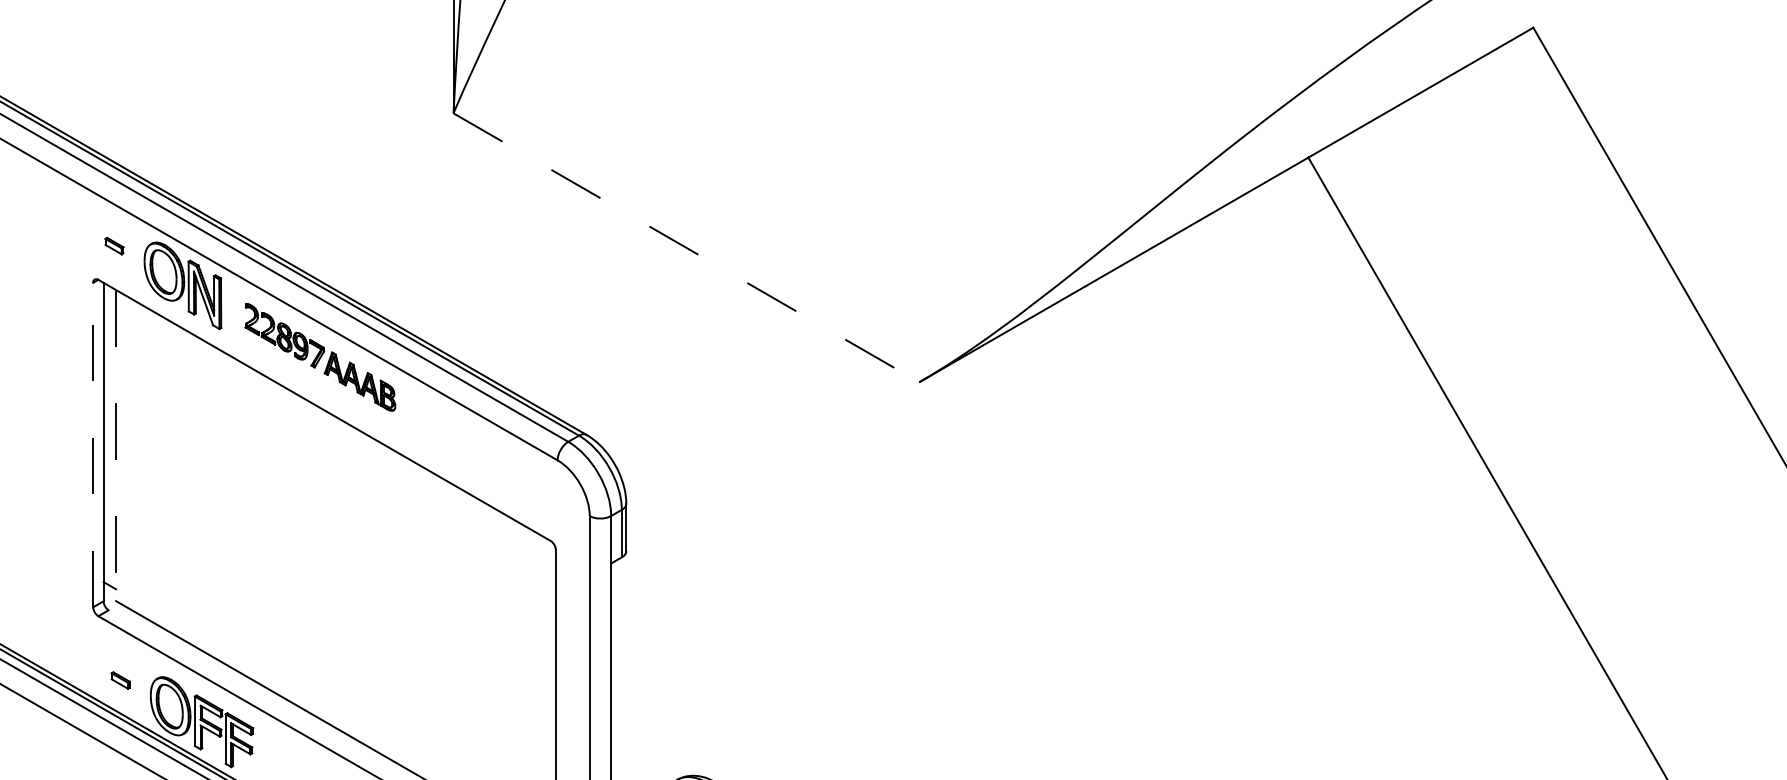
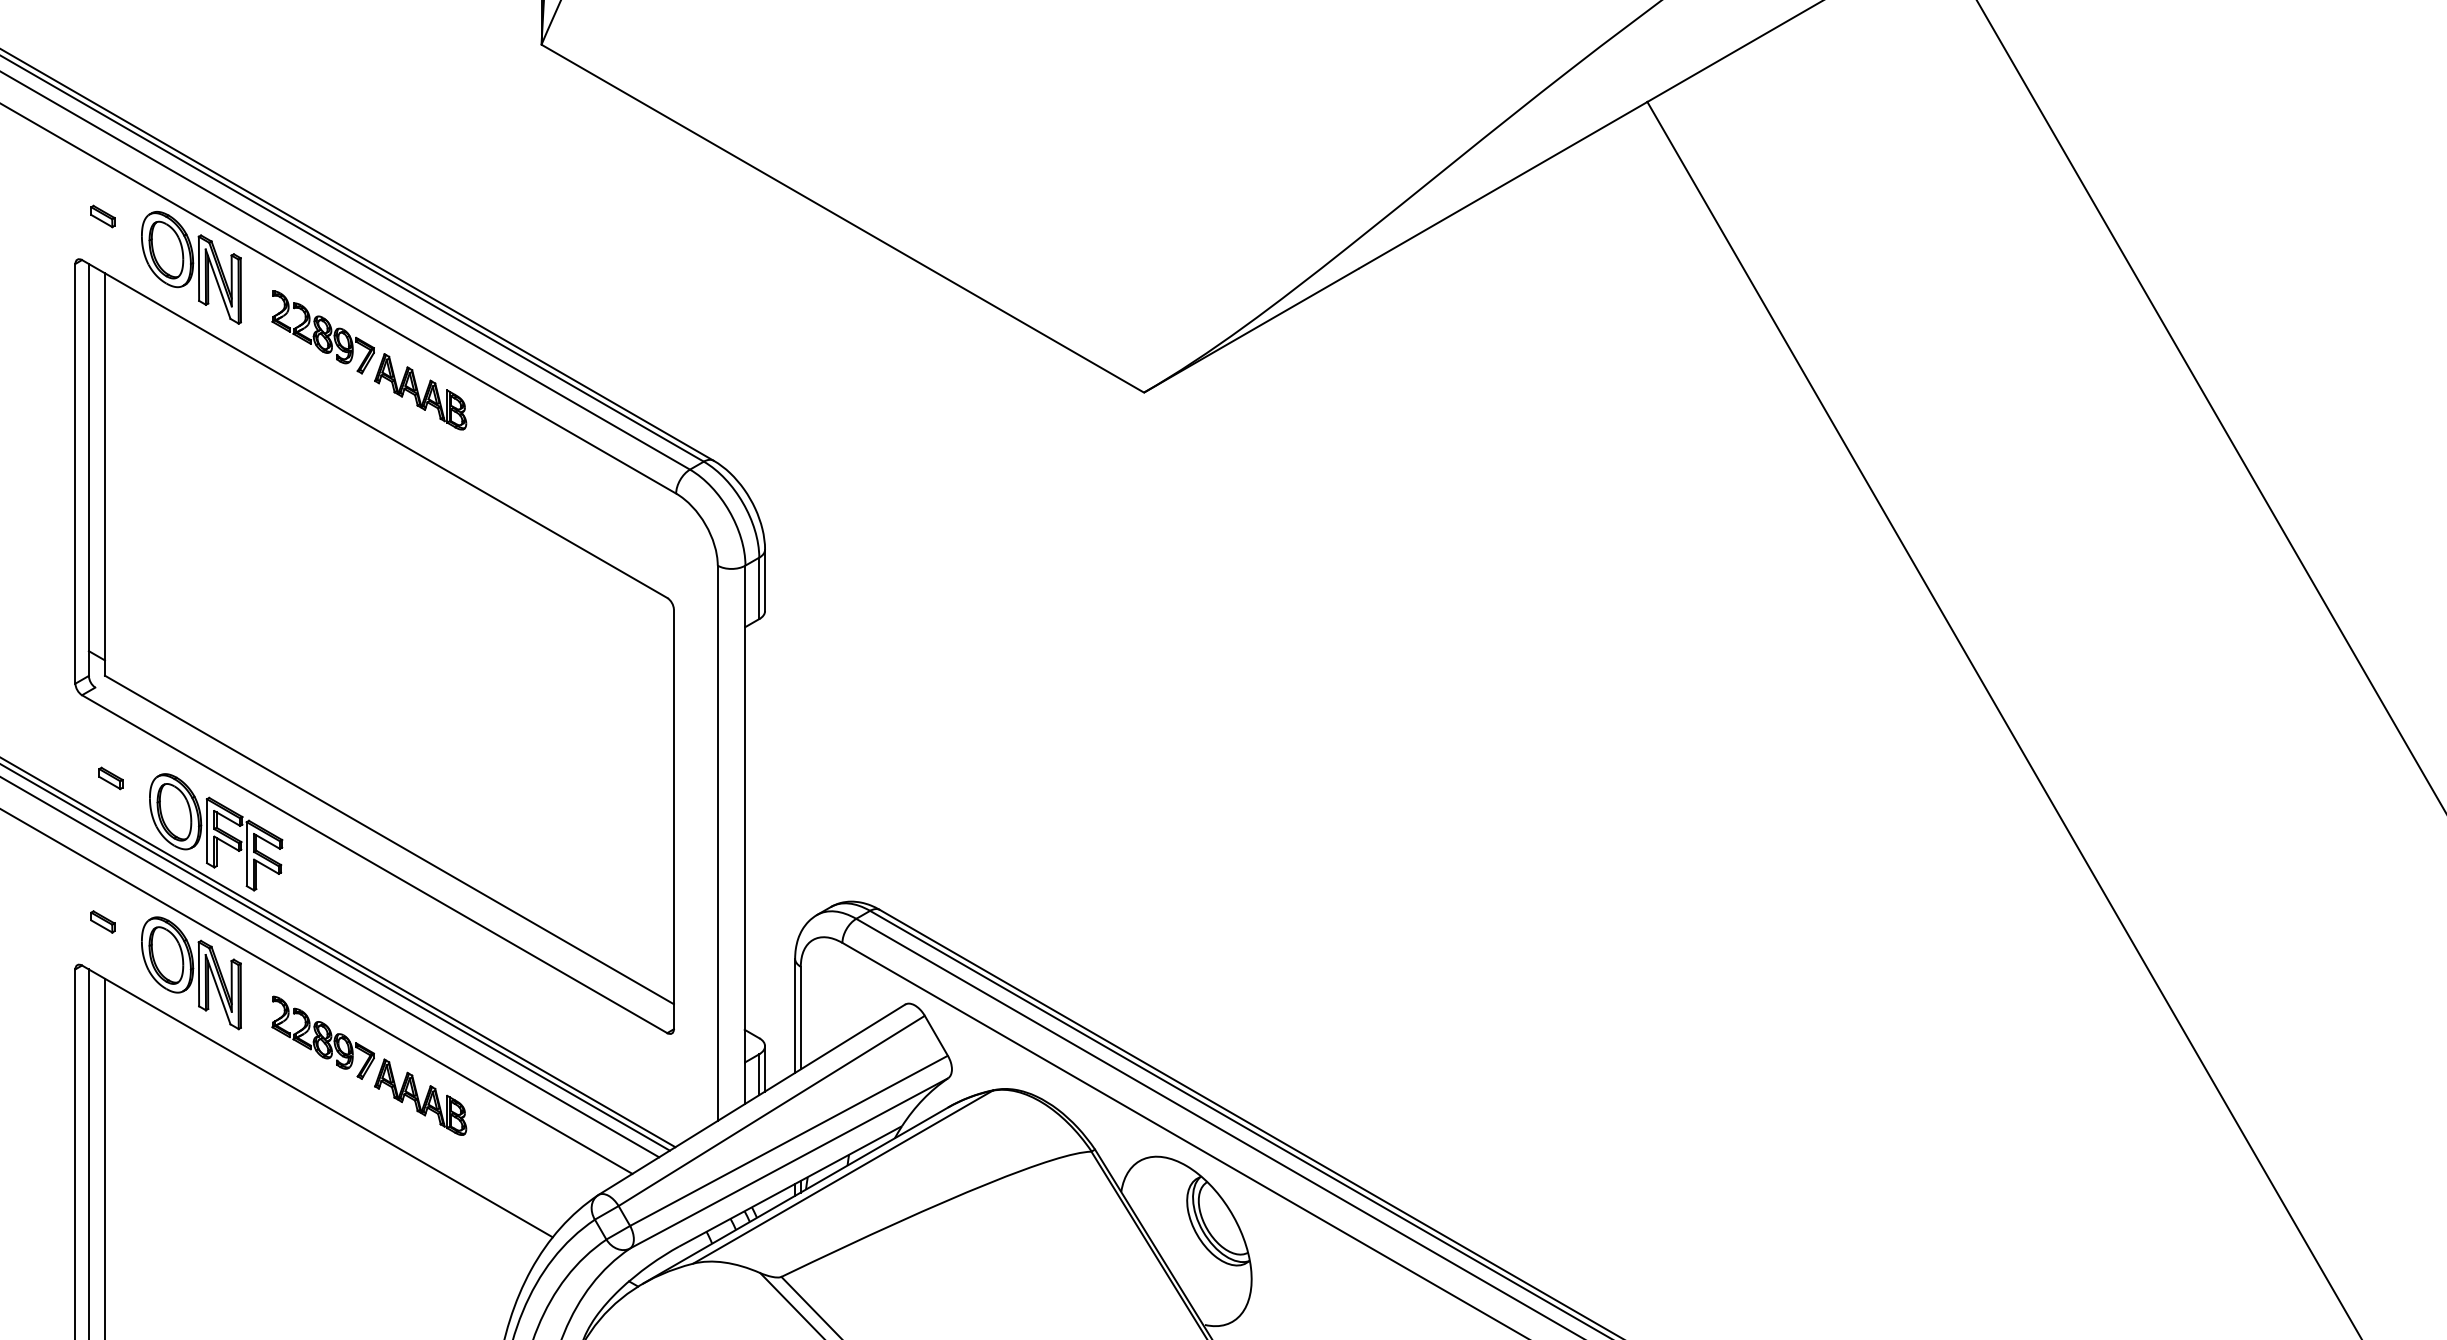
line: (686, 247) -> (842, 218), dashed -> solid
line: (93, 444) -> (75, 473), dashed -> solid
line: (115, 446) -> (104, 475), dashed -> solid

